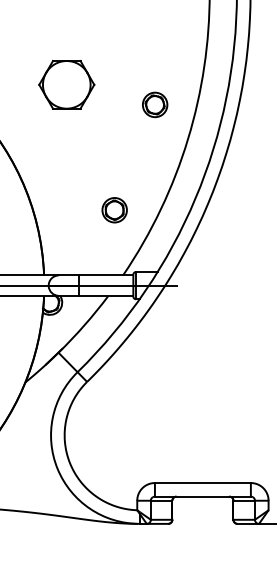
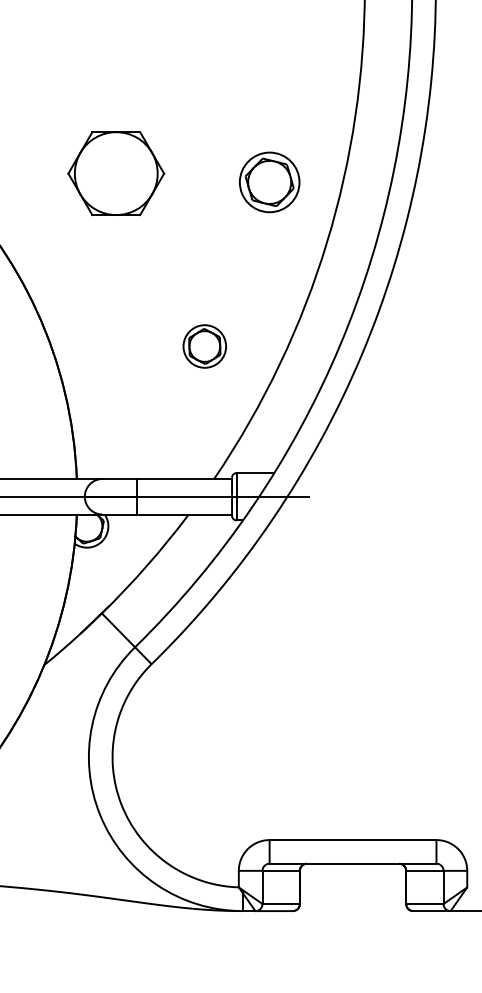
part: (66, 84) -> (115, 173), moved
part: (155, 104) -> (270, 181), size x1.4
part: (114, 210) -> (204, 346), moved

